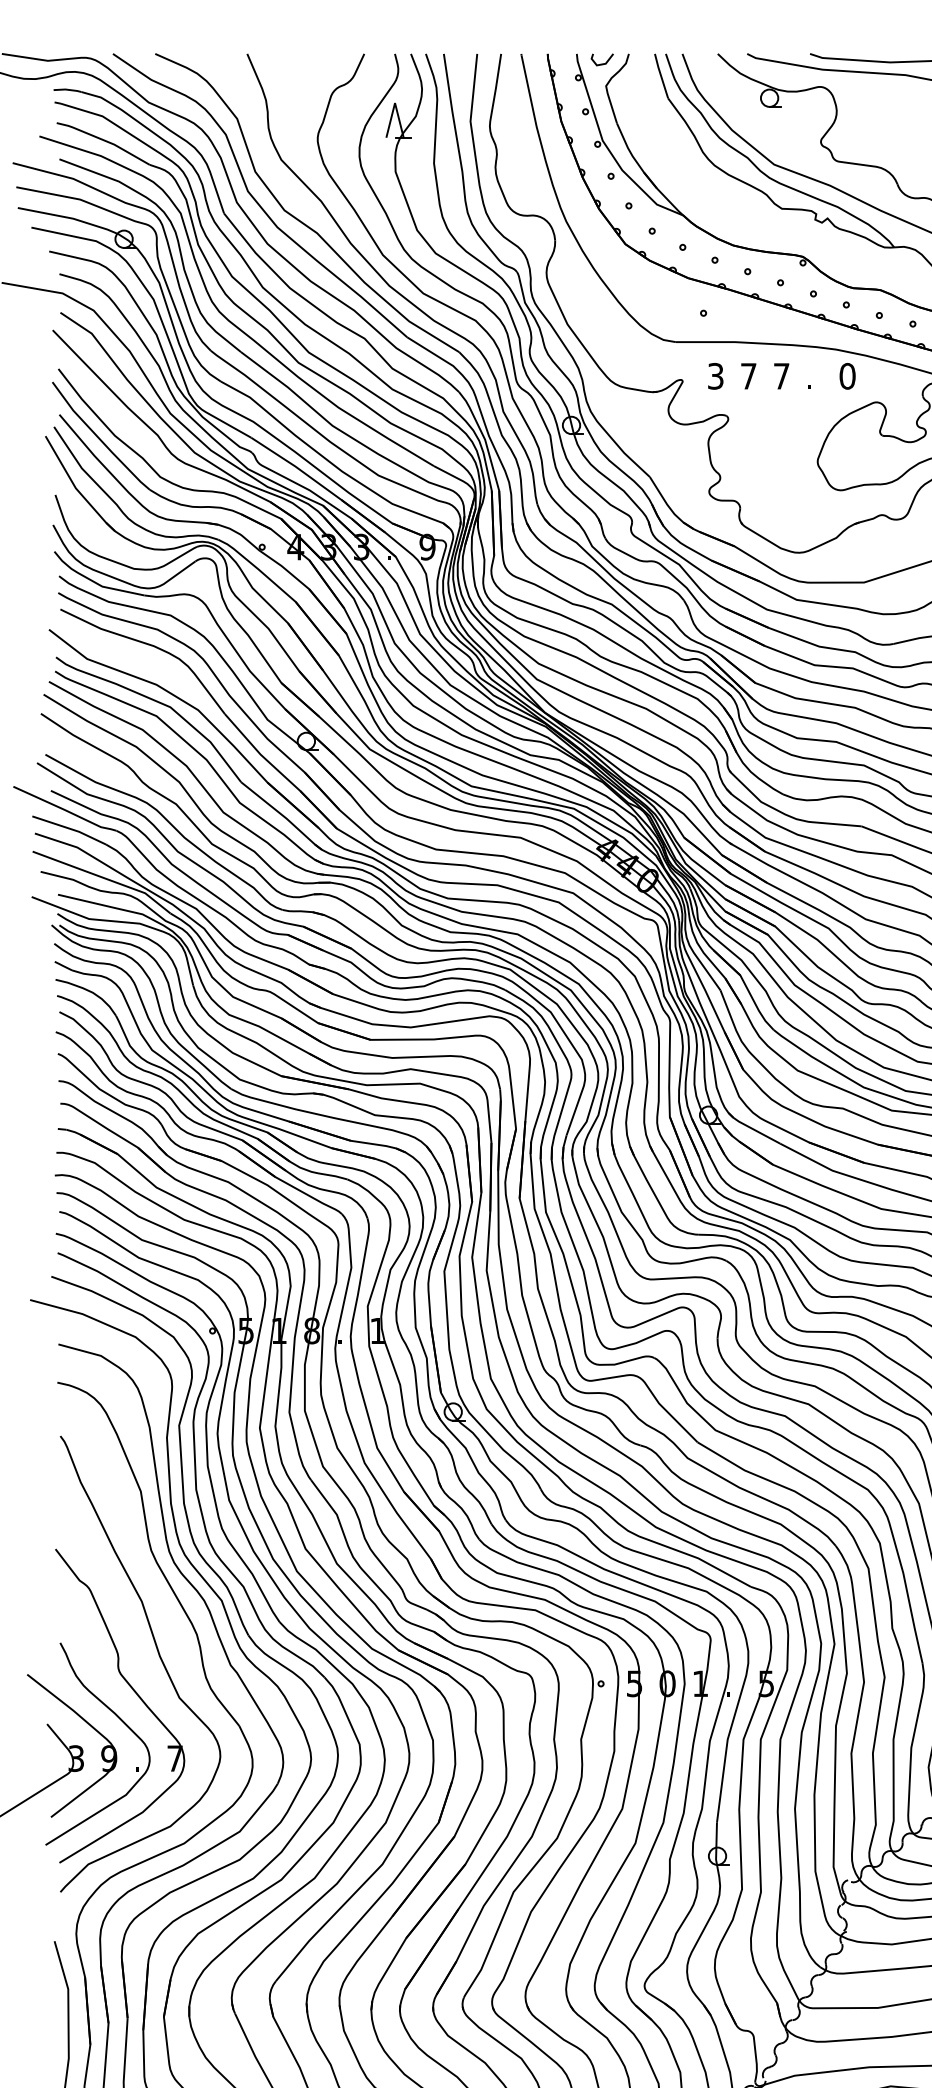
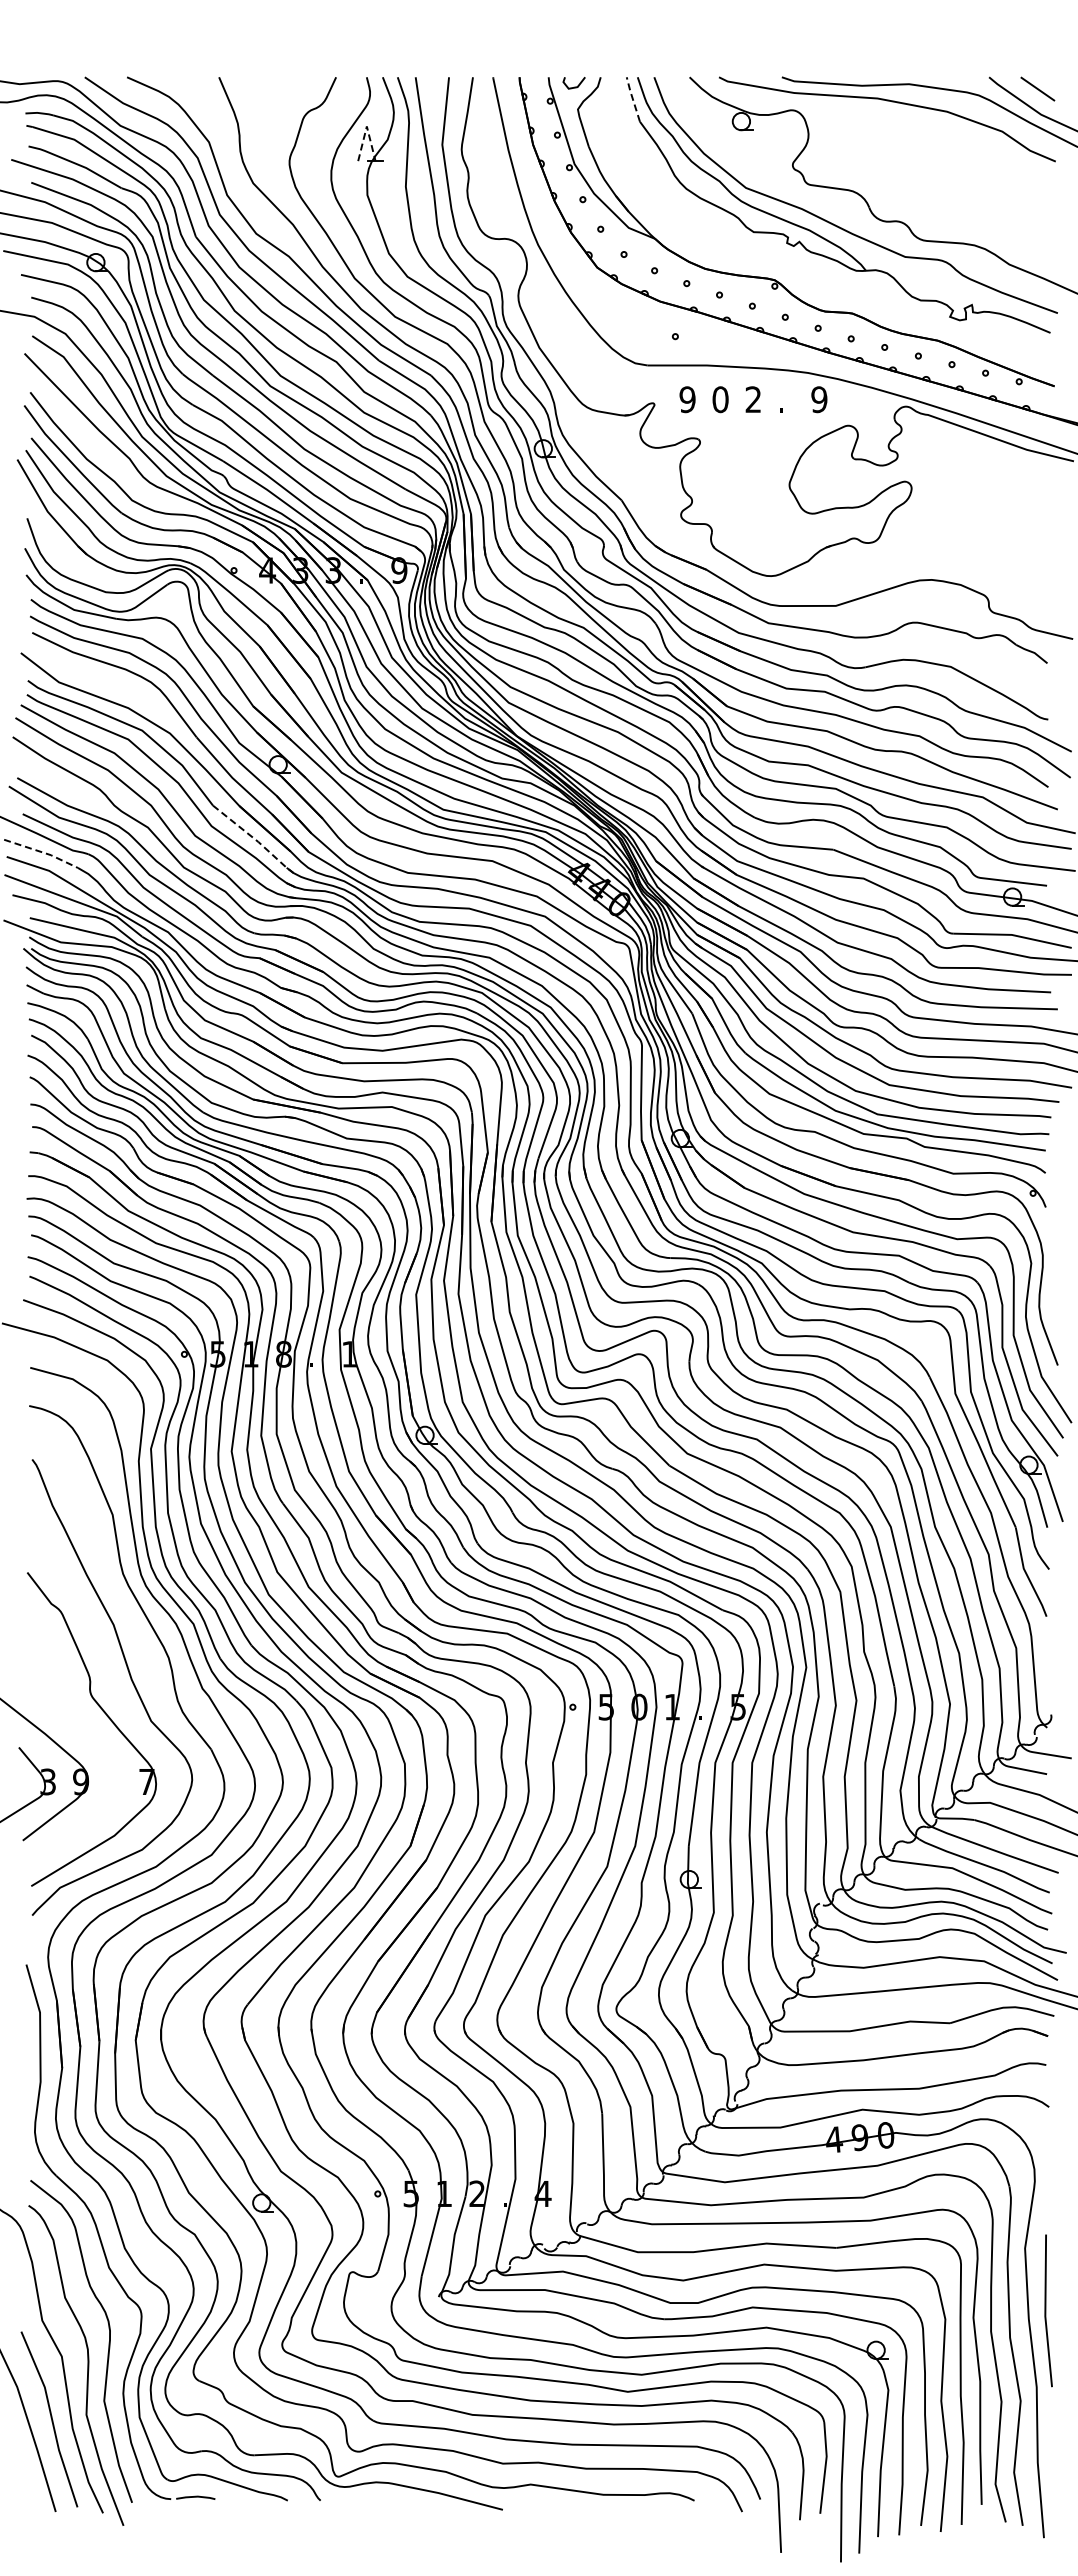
line: (660, 75) -> (632, 98), solid -> dashed
line: (394, 103) -> (366, 126), solid -> dashed
text: (715, 376) -> (687, 399), 3 -> 9
text: (748, 376) -> (720, 399), 7 -> 0
text: (780, 376) -> (752, 399), 7 -> 2
text: (847, 376) -> (819, 399), 0 -> 9
line: (283, 816) -> (255, 839), solid -> dashed
line: (70, 829) -> (42, 852), solid -> dashed
part: (120, 1721) -> (92, 1744), removed

